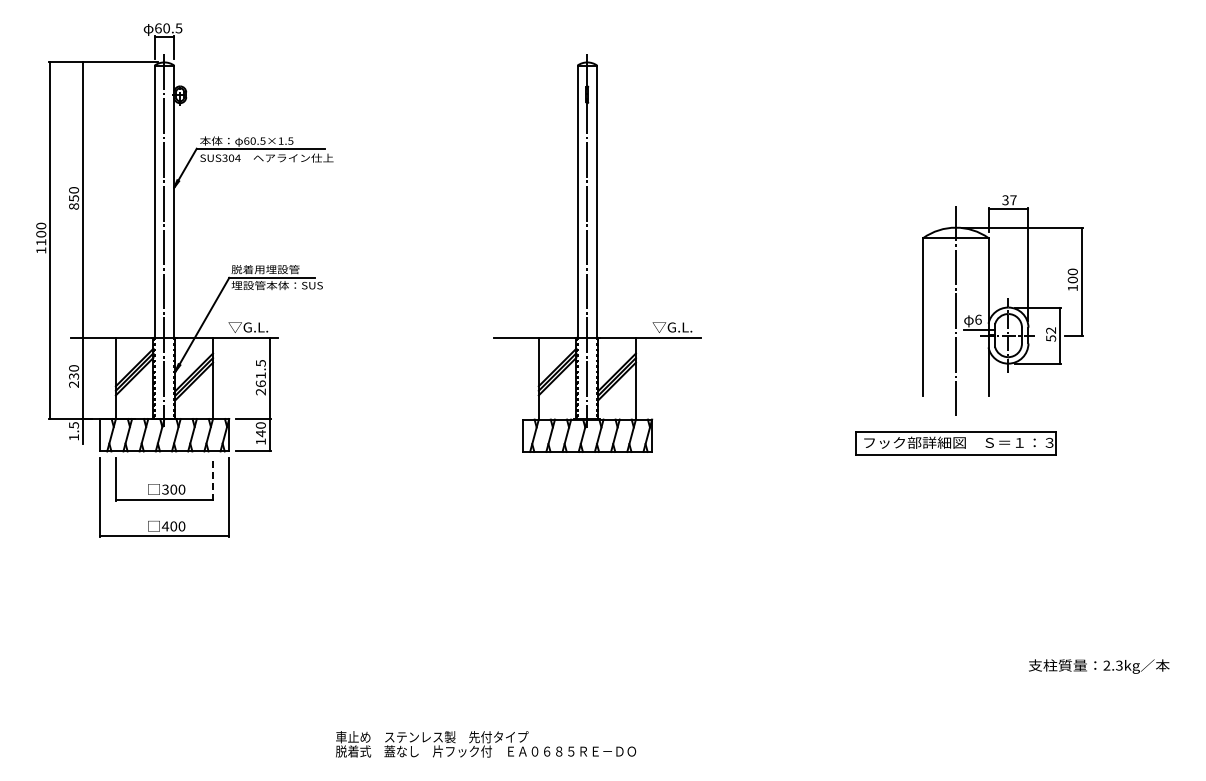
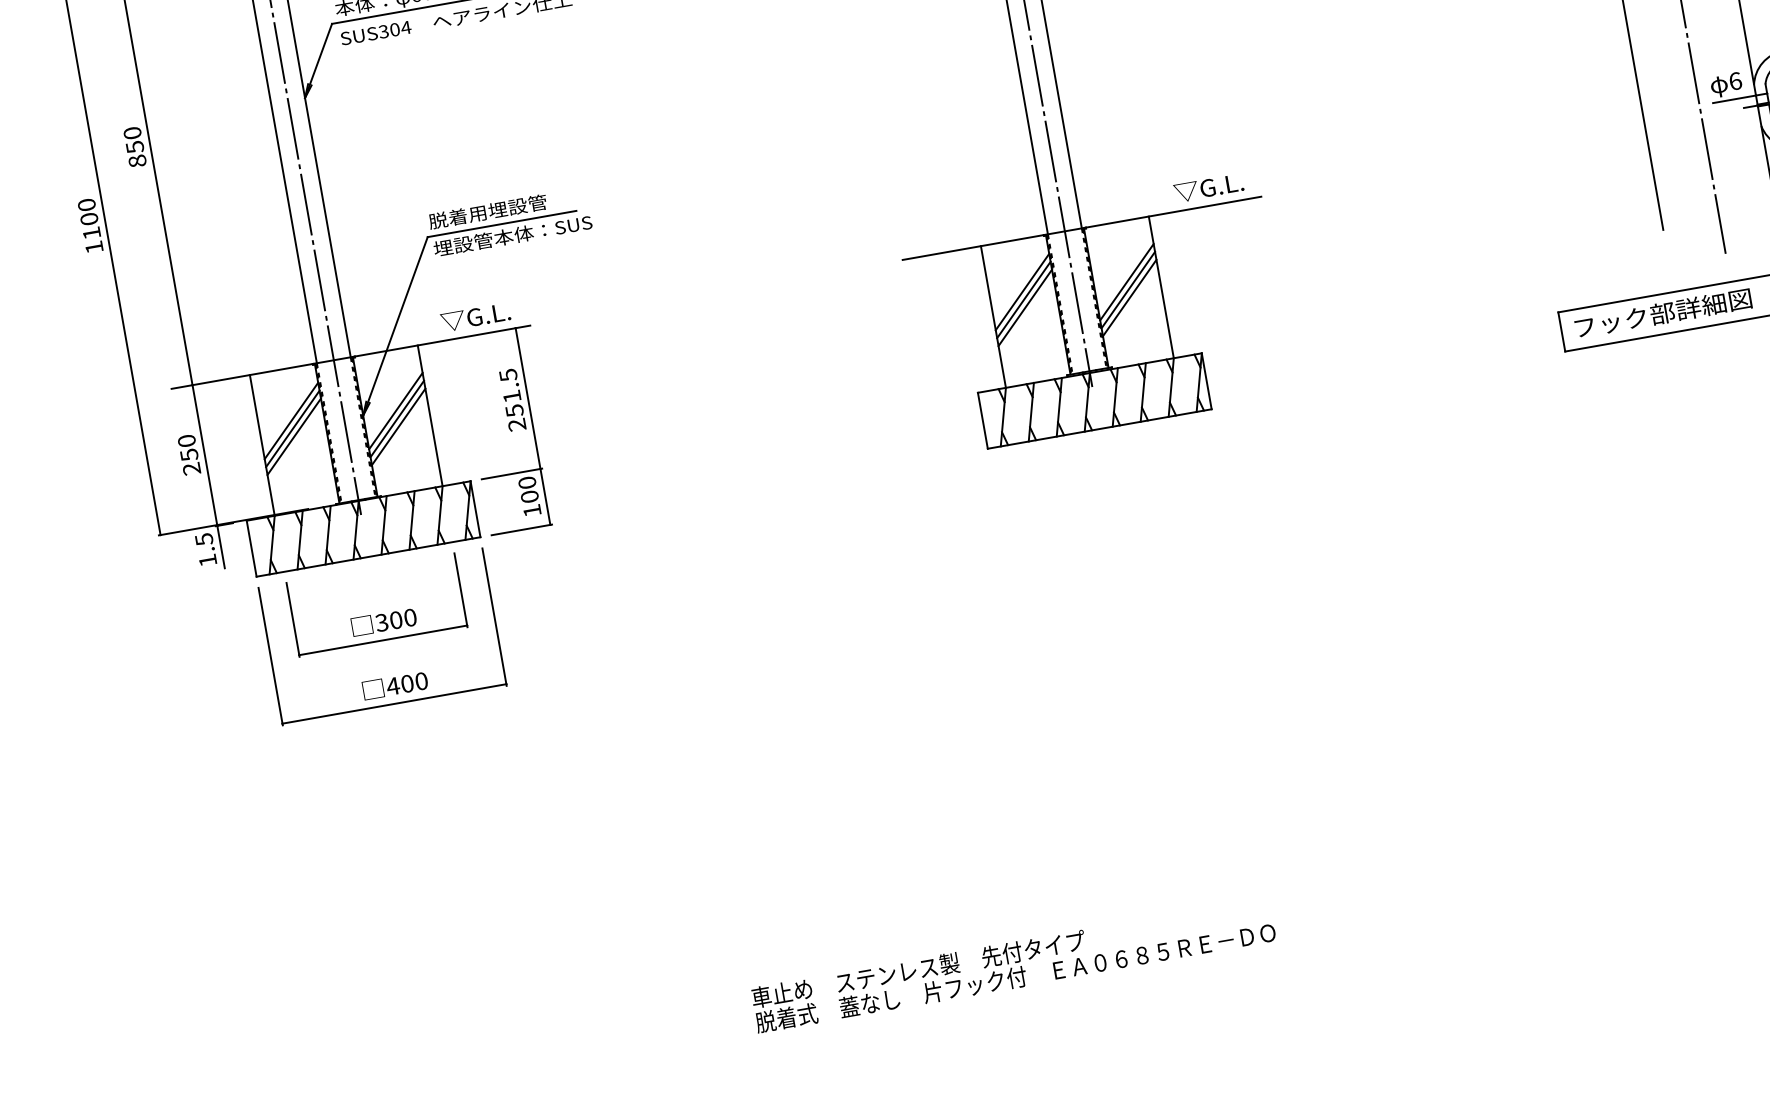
text: (73, 376) -> (188, 455), 230 -> 250
text: (260, 383) -> (513, 410), 261.5 -> 251.5
text: (260, 433) -> (529, 496), 140 -> 100
line: (213, 478) -> (461, 588), dashed -> solid

